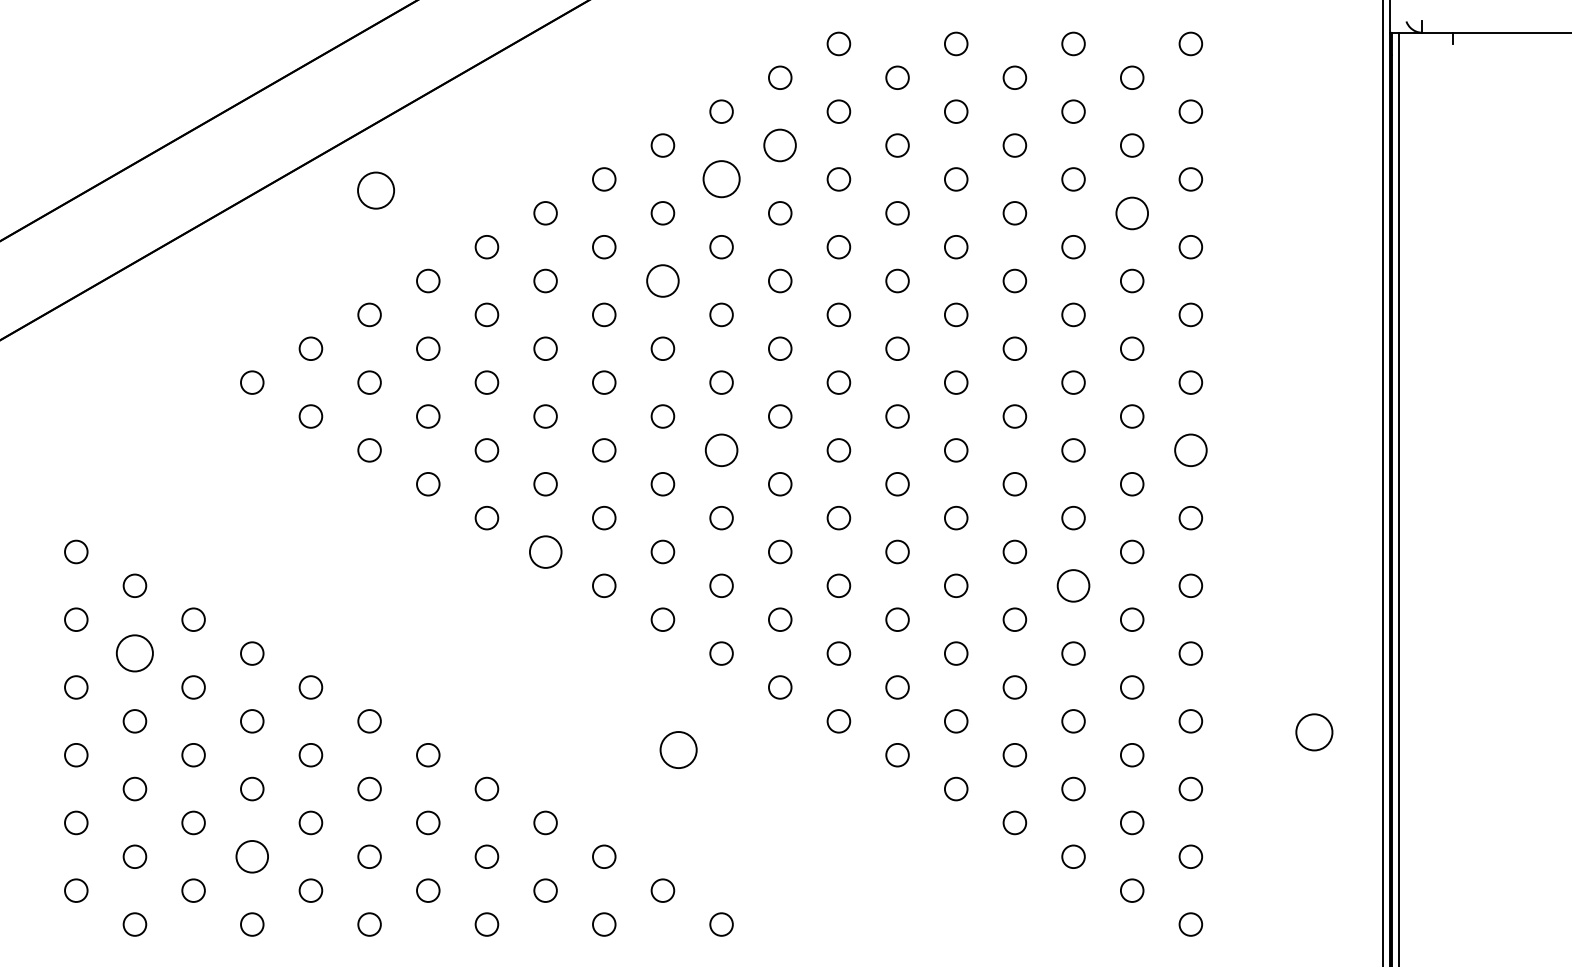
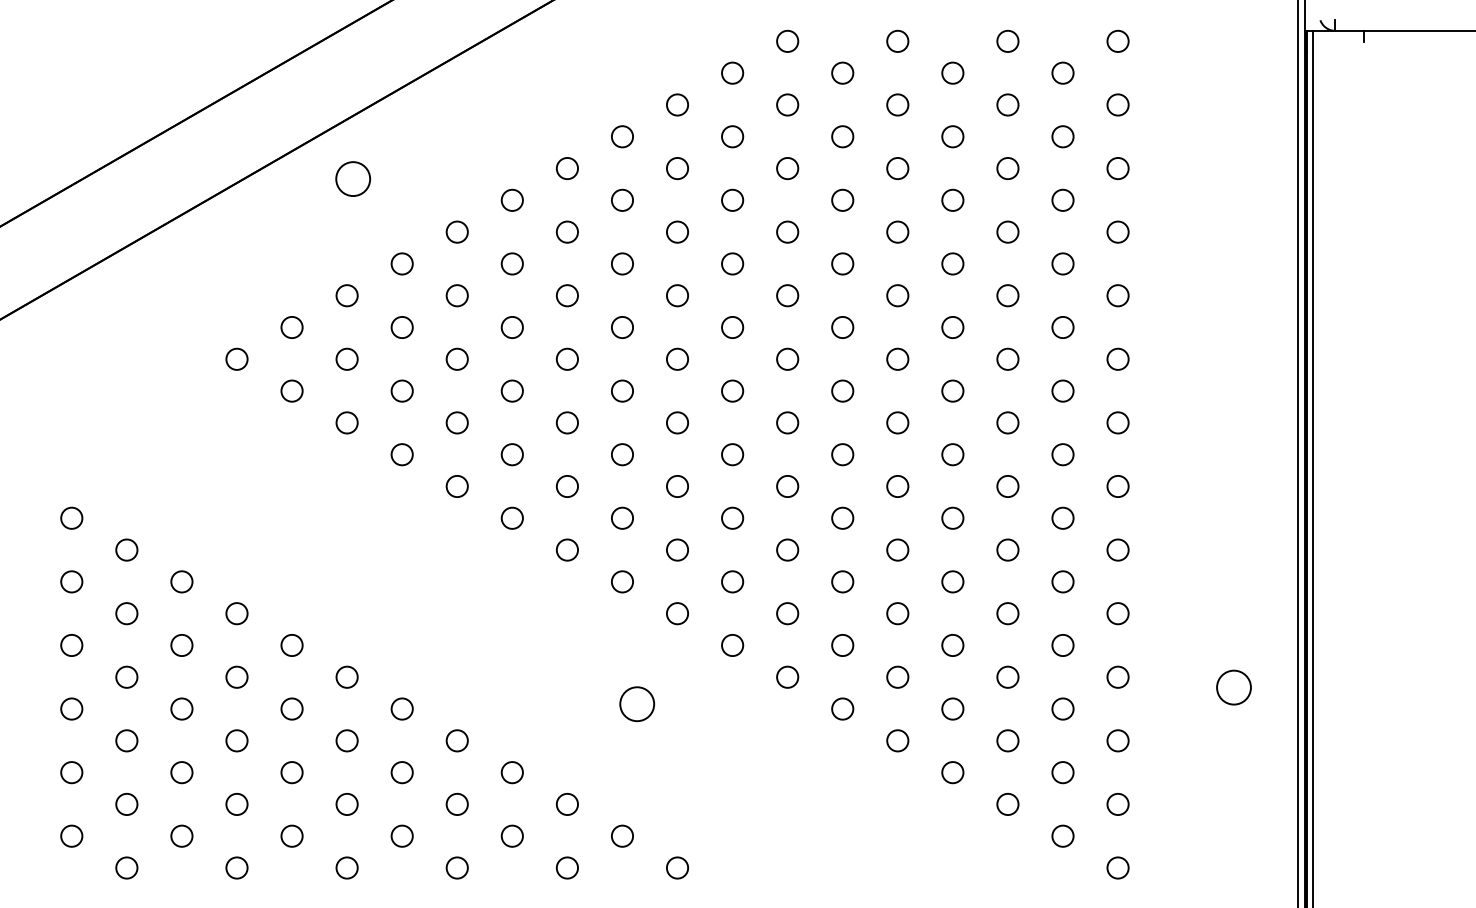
circle: (780, 145) -> (732, 136), size x0.71
circle: (721, 179) -> (677, 168), size x0.62
circle: (1131, 212) -> (1062, 199), size x0.71
circle: (662, 280) -> (622, 263), size x0.71
circle: (721, 449) -> (677, 422), size x0.71
circle: (1190, 449) -> (1117, 422), size x0.71
circle: (544, 551) -> (511, 517), size x0.71
circle: (1073, 585) -> (1007, 549), size x0.71
circle: (134, 653) -> (126, 613), size x0.62
circle: (251, 856) -> (236, 804), size x0.71

